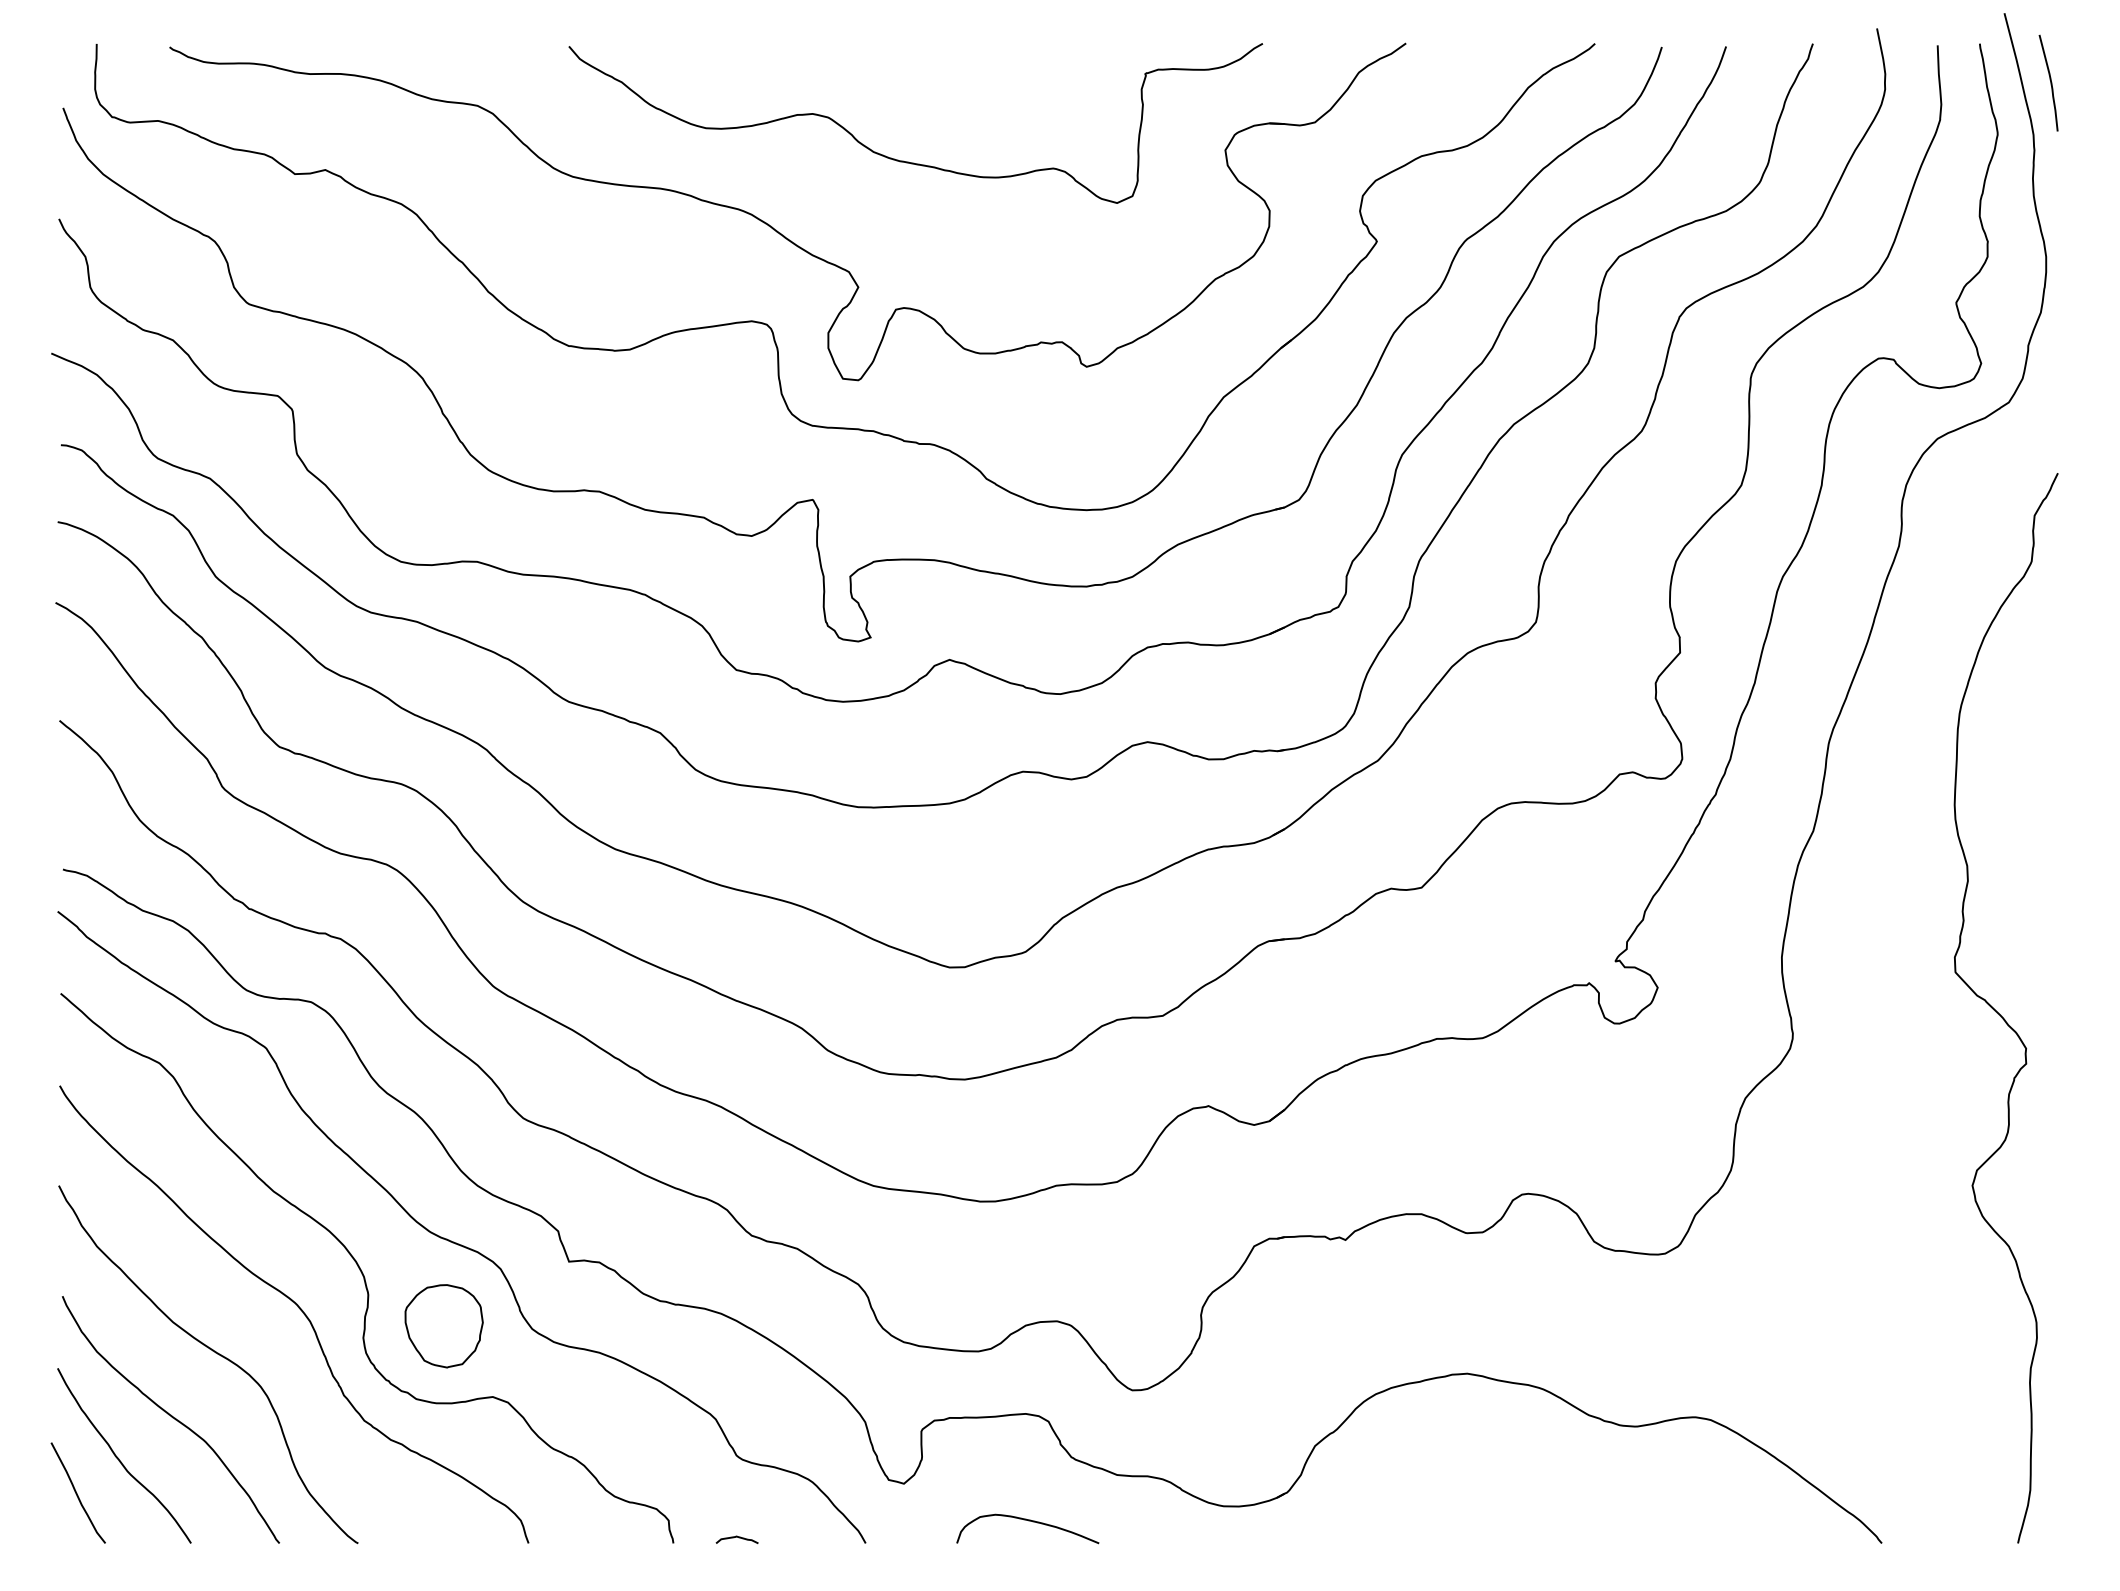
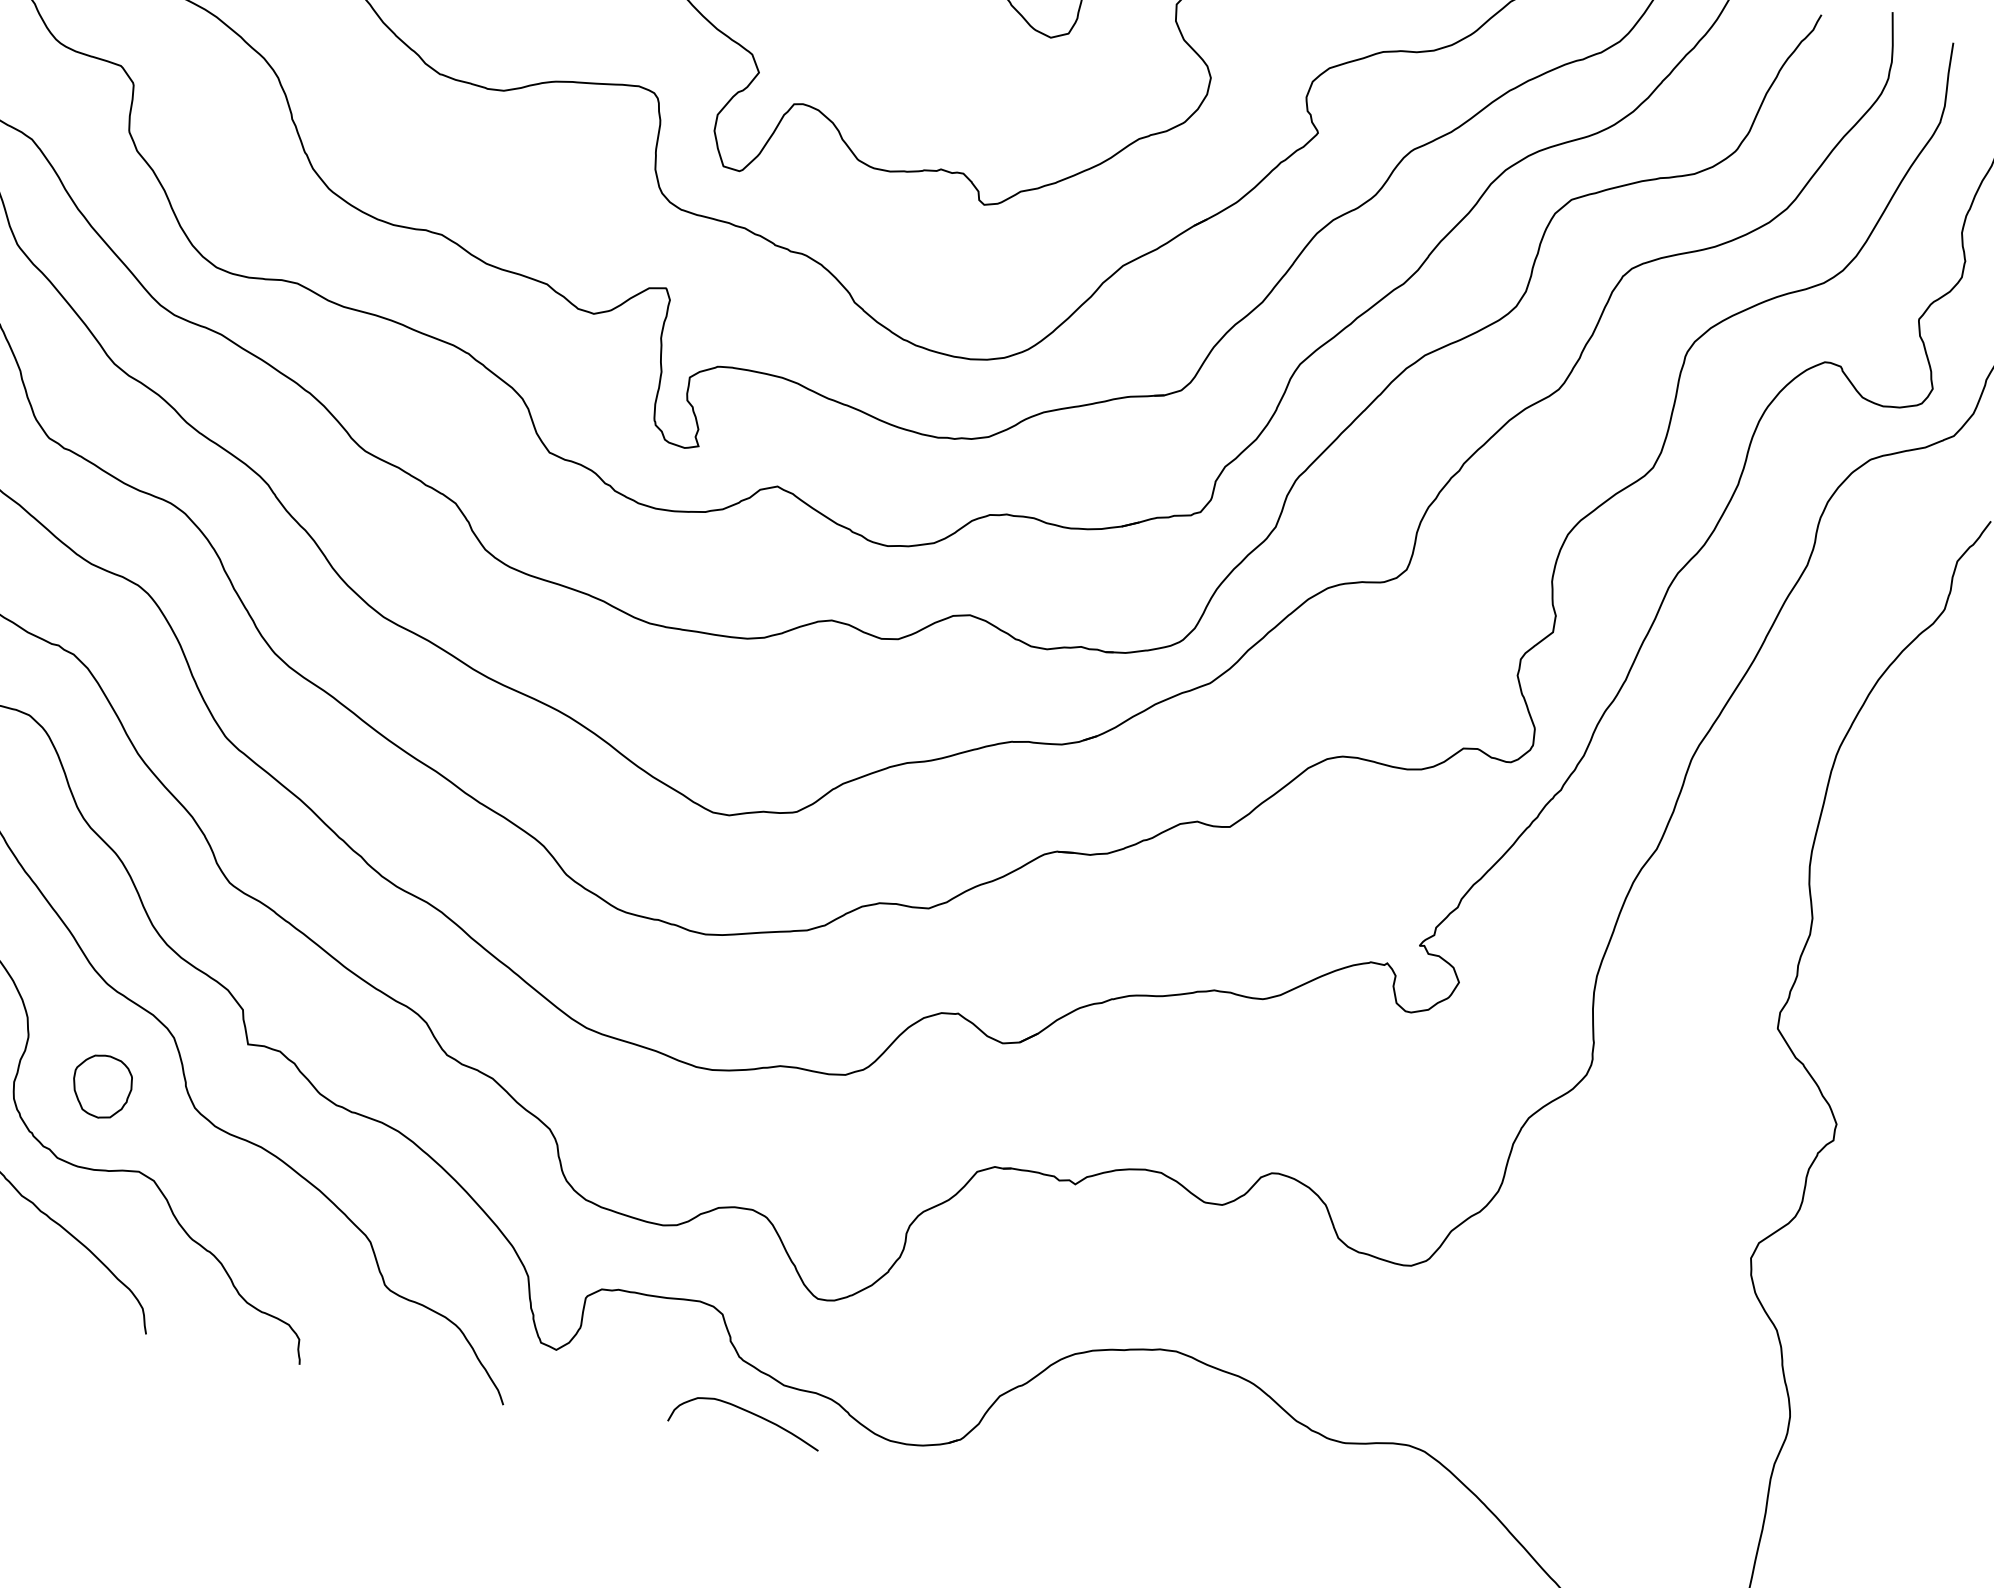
part: (443, 1326) -> (101, 1086), size x0.7
curve: (1028, 1521) -> (748, 1412), moved
curve: (736, 1537) -> (367, 1371), removed

